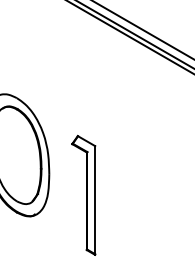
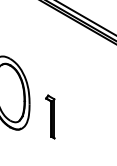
part: (84, 194) -> (50, 116), size x0.6

